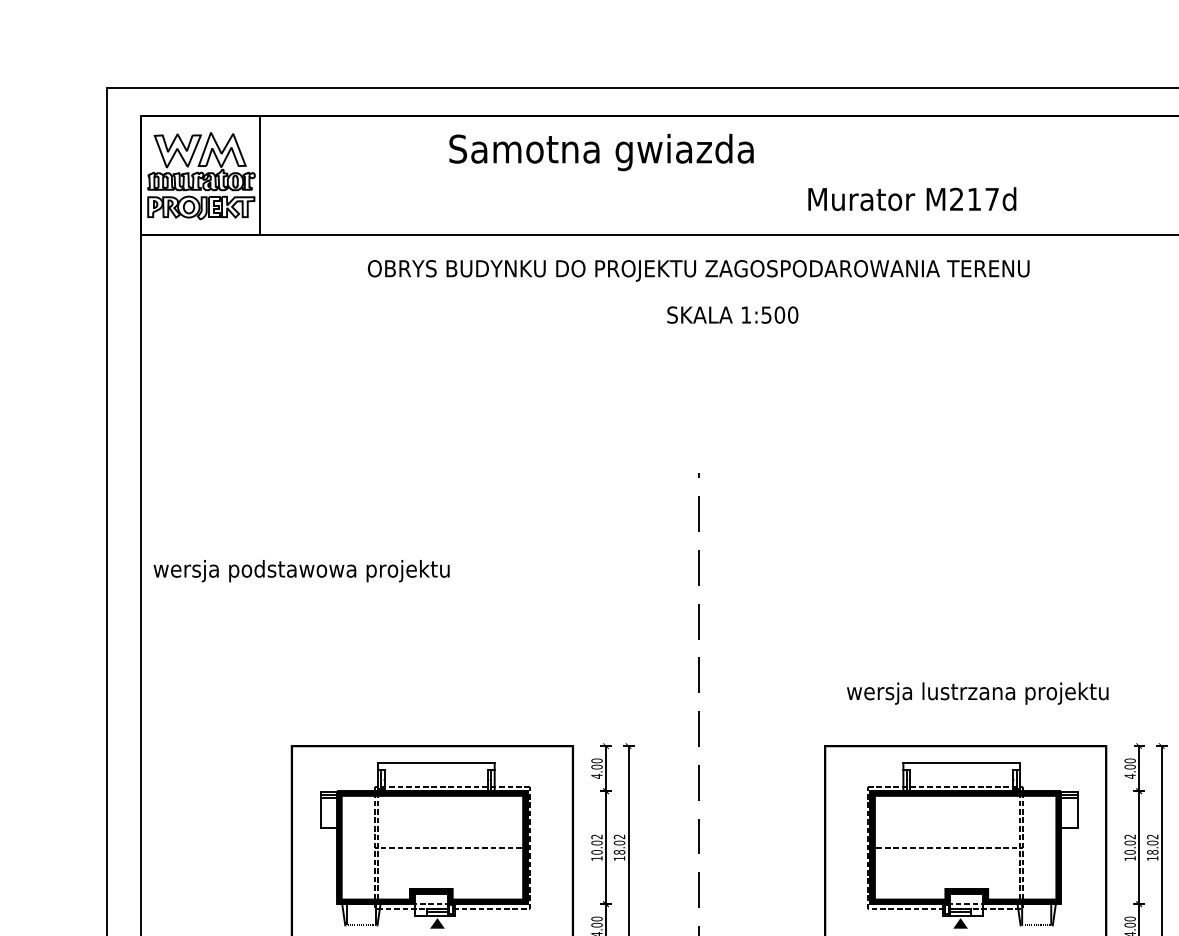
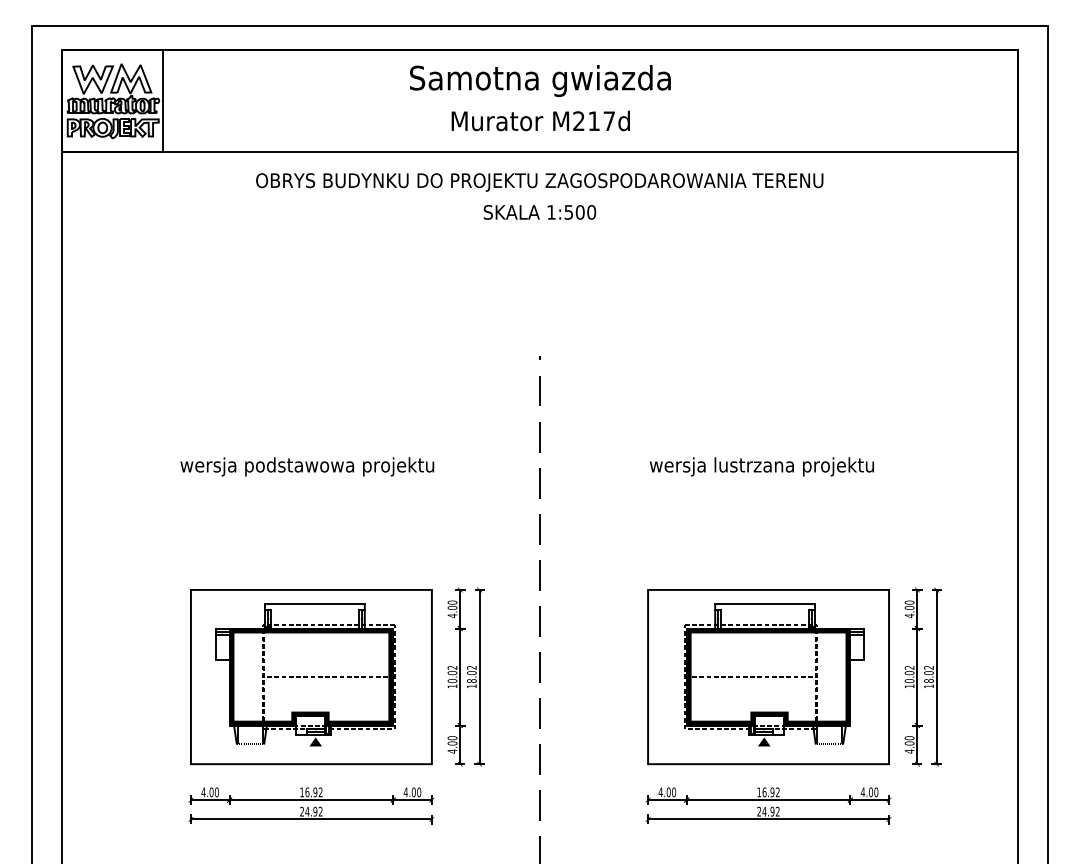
text: (601, 151) -> (540, 80), moved
text: (911, 198) -> (540, 120), moved
text: (732, 315) -> (539, 212), moved
text: (301, 570) -> (307, 466), moved
text: (977, 693) -> (761, 466), moved

